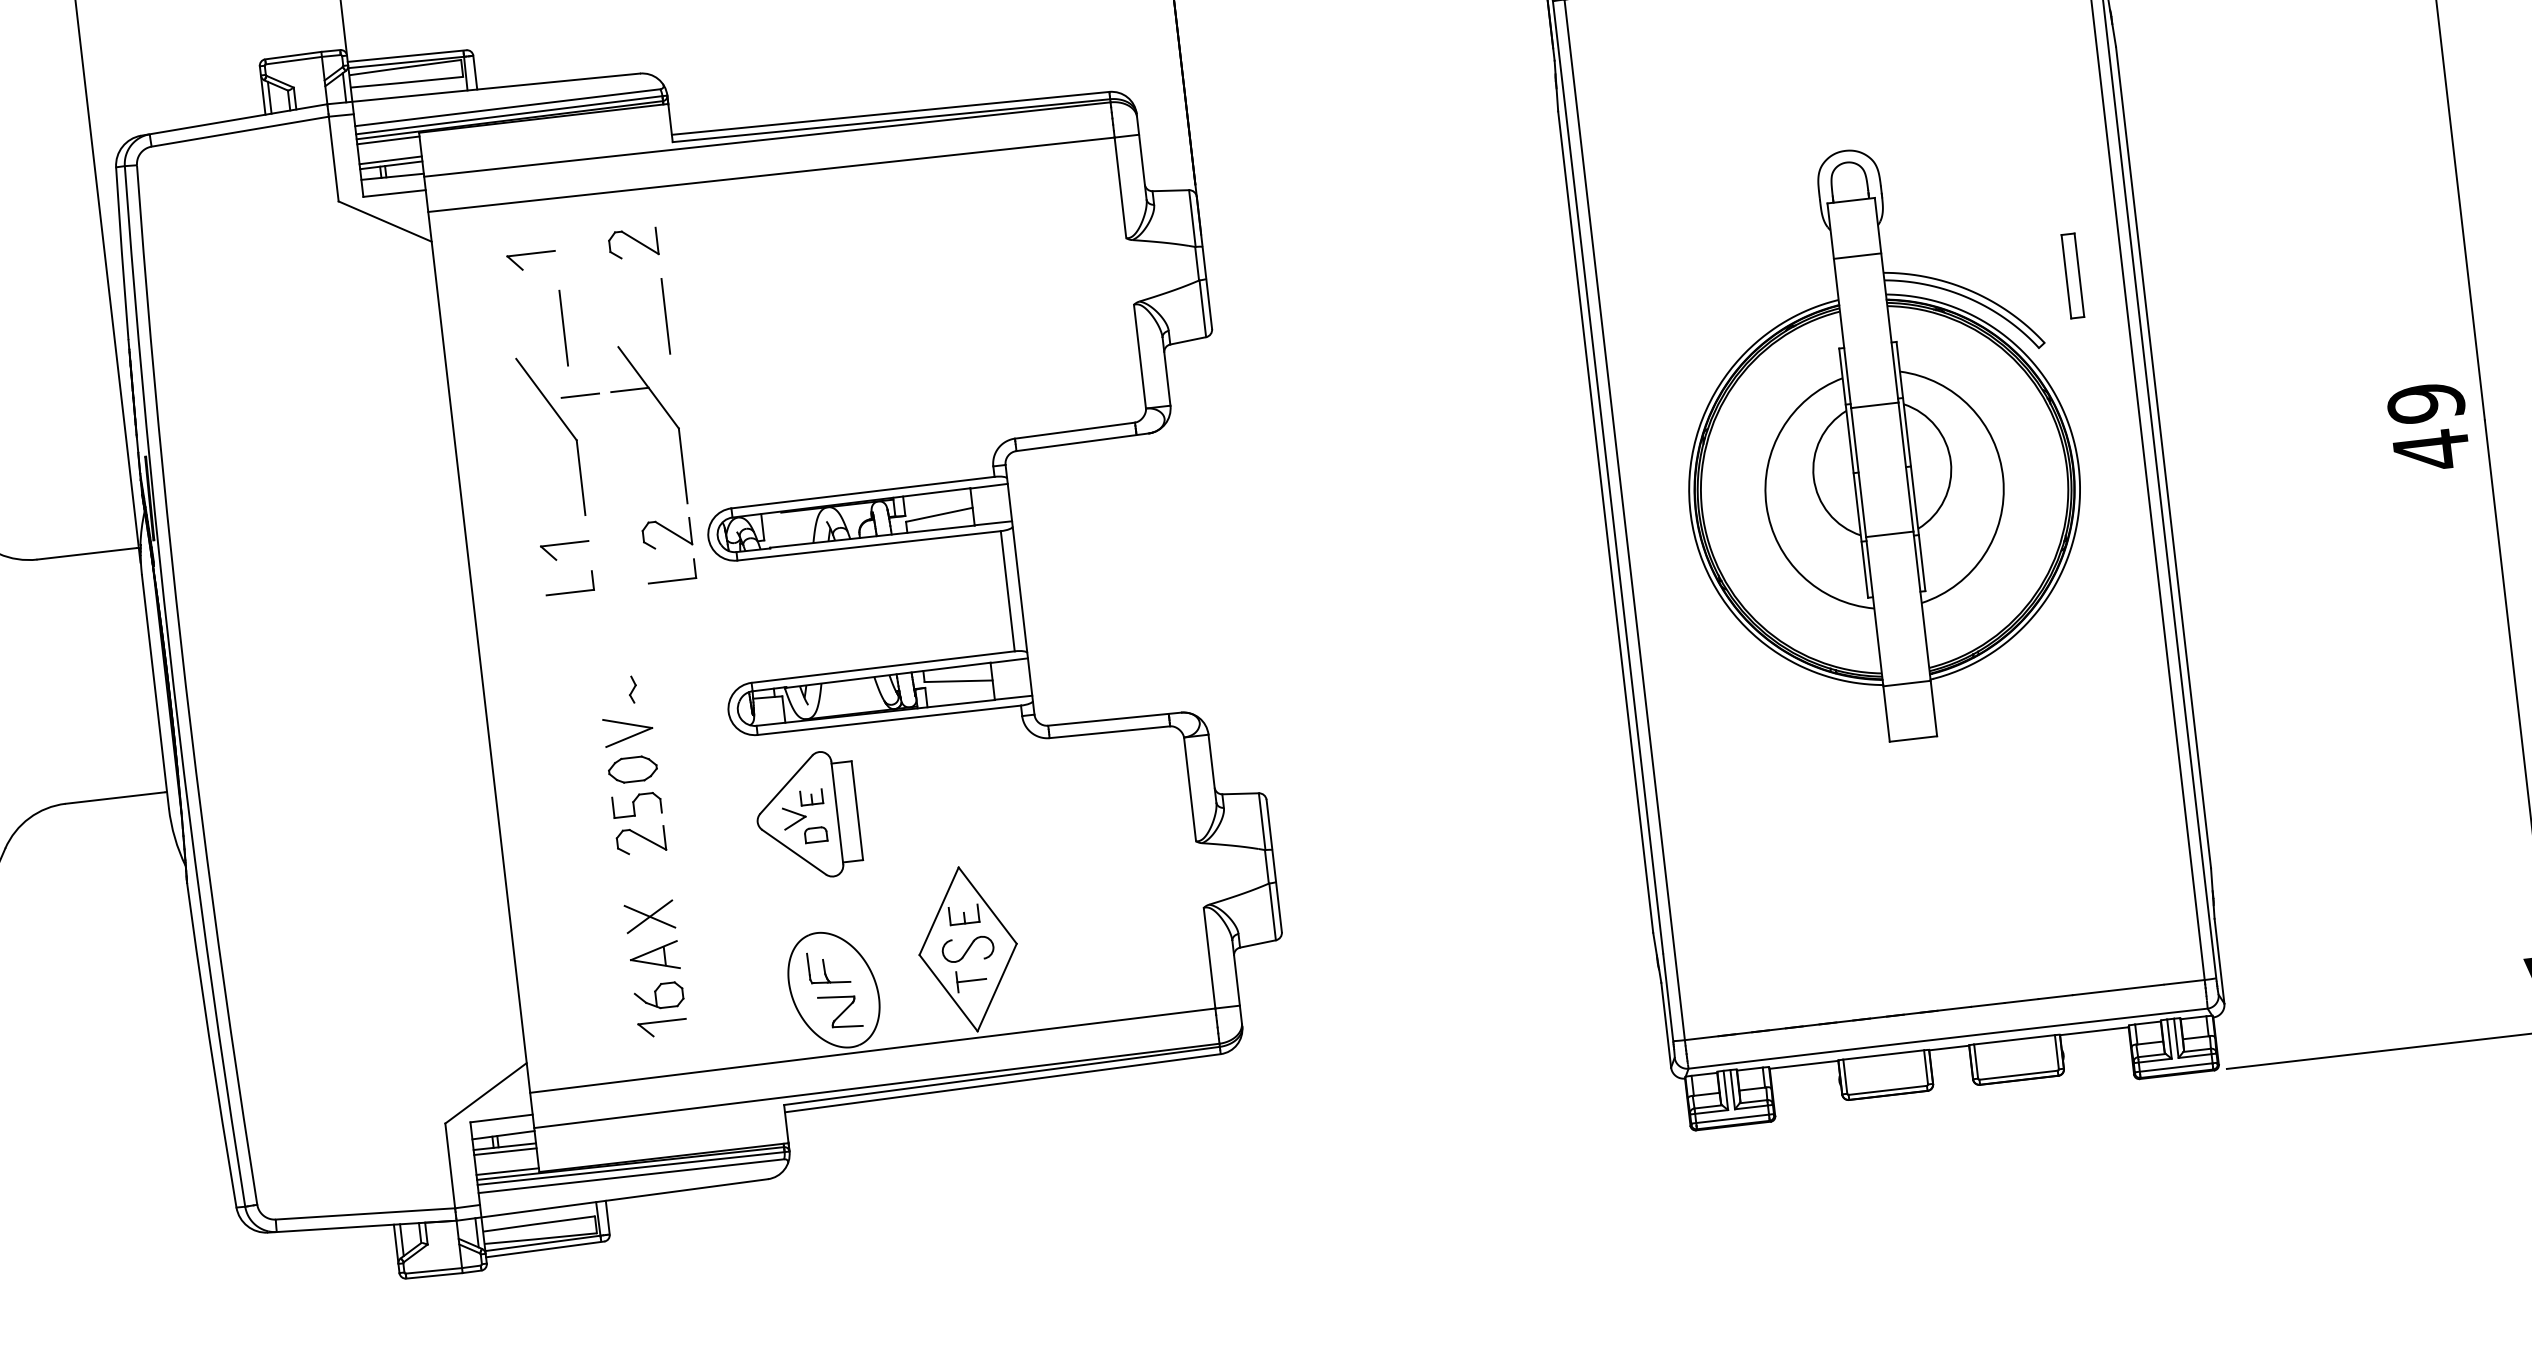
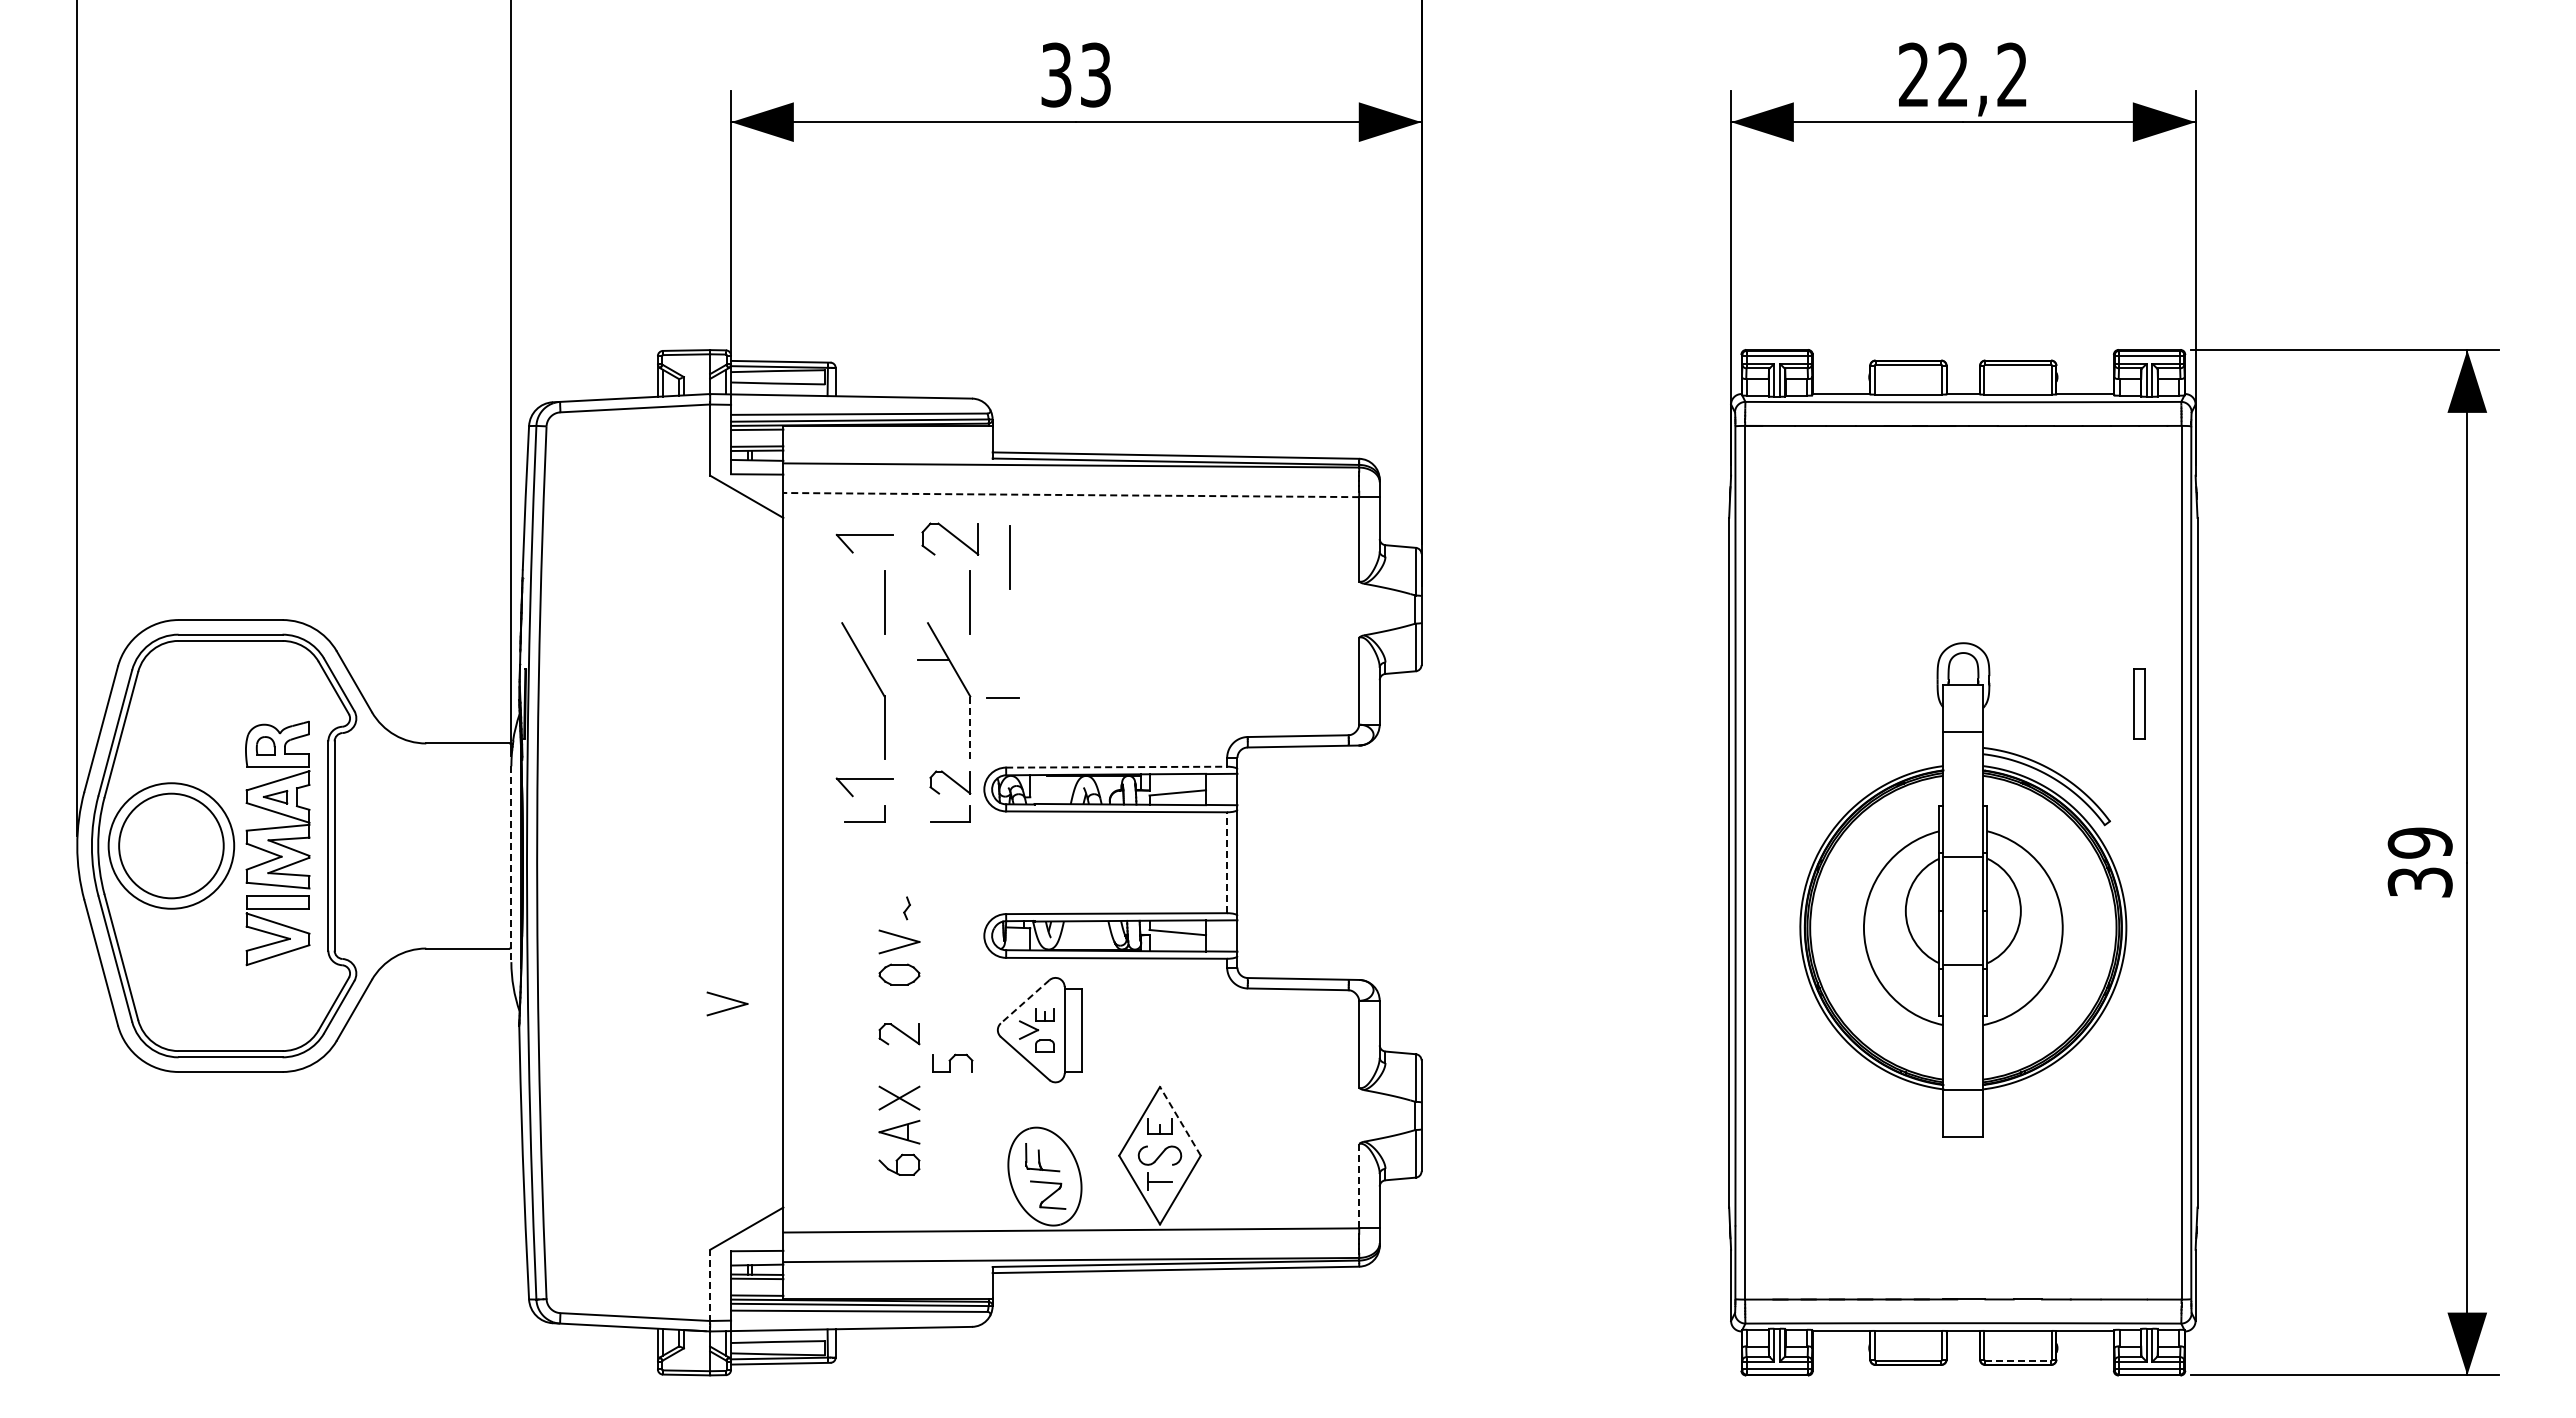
line: (771, 175) -> (1071, 495), solid -> dashed
part: (633, 243) -> (950, 538), size x1.4
line: (706, 257) -> (1009, 557), added
part: (531, 260) -> (864, 543), size x1.4
line: (579, 395) -> (1002, 697), moved
part: (1879, 444) -> (1963, 889), moved
text: (2430, 450) -> (2419, 882), 49 -> 39
line: (683, 465) -> (970, 727), solid -> dashed
line: (862, 493) -> (1116, 767), solid -> dashed
part: (565, 550) -> (864, 786), size x1.4
line: (1008, 590) -> (1227, 862), solid -> dashed
line: (155, 691) -> (511, 864), solid -> dashed
line: (785, 785) -> (1024, 1002), solid -> dashed
part: (636, 804) -> (952, 1062), moved
part: (432, 827) -> (727, 1003), added
line: (987, 905) -> (1180, 1121), solid -> dashed
line: (1210, 958) -> (1359, 1186), solid -> dashed
part: (661, 1028) -> (898, 1191), removed
line: (2018, 1075) -> (2018, 1360), solid -> dashed
line: (450, 1165) -> (710, 1285), solid -> dashed

